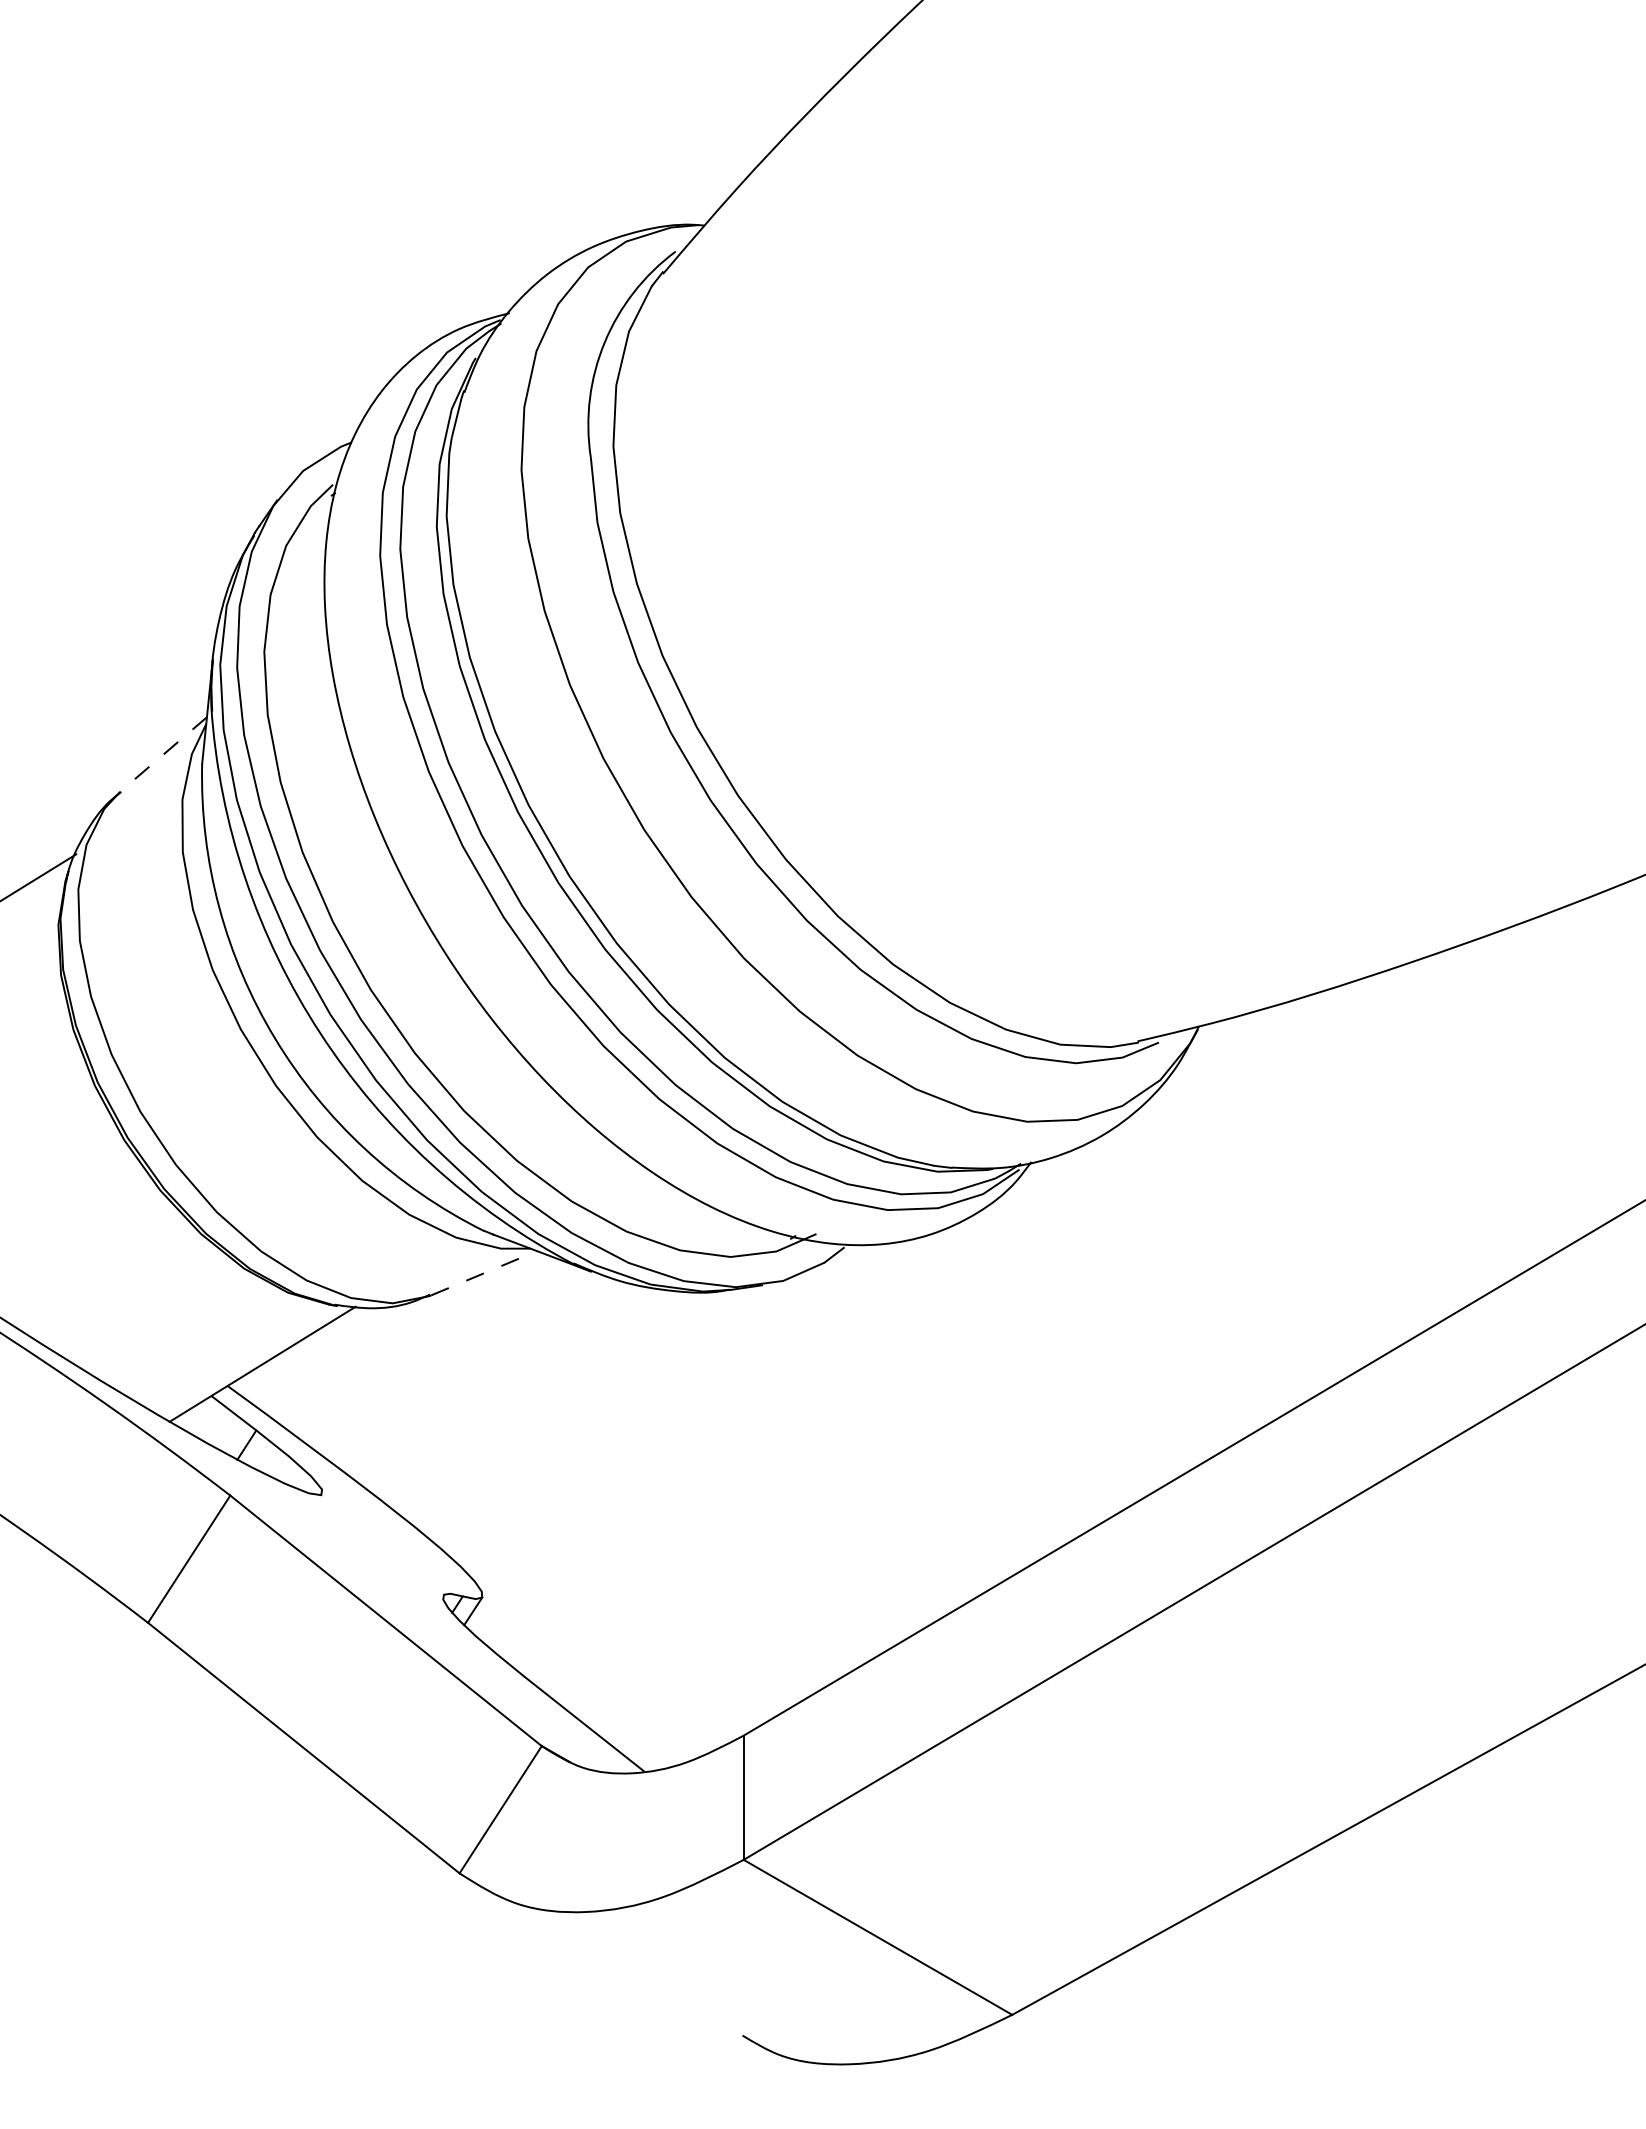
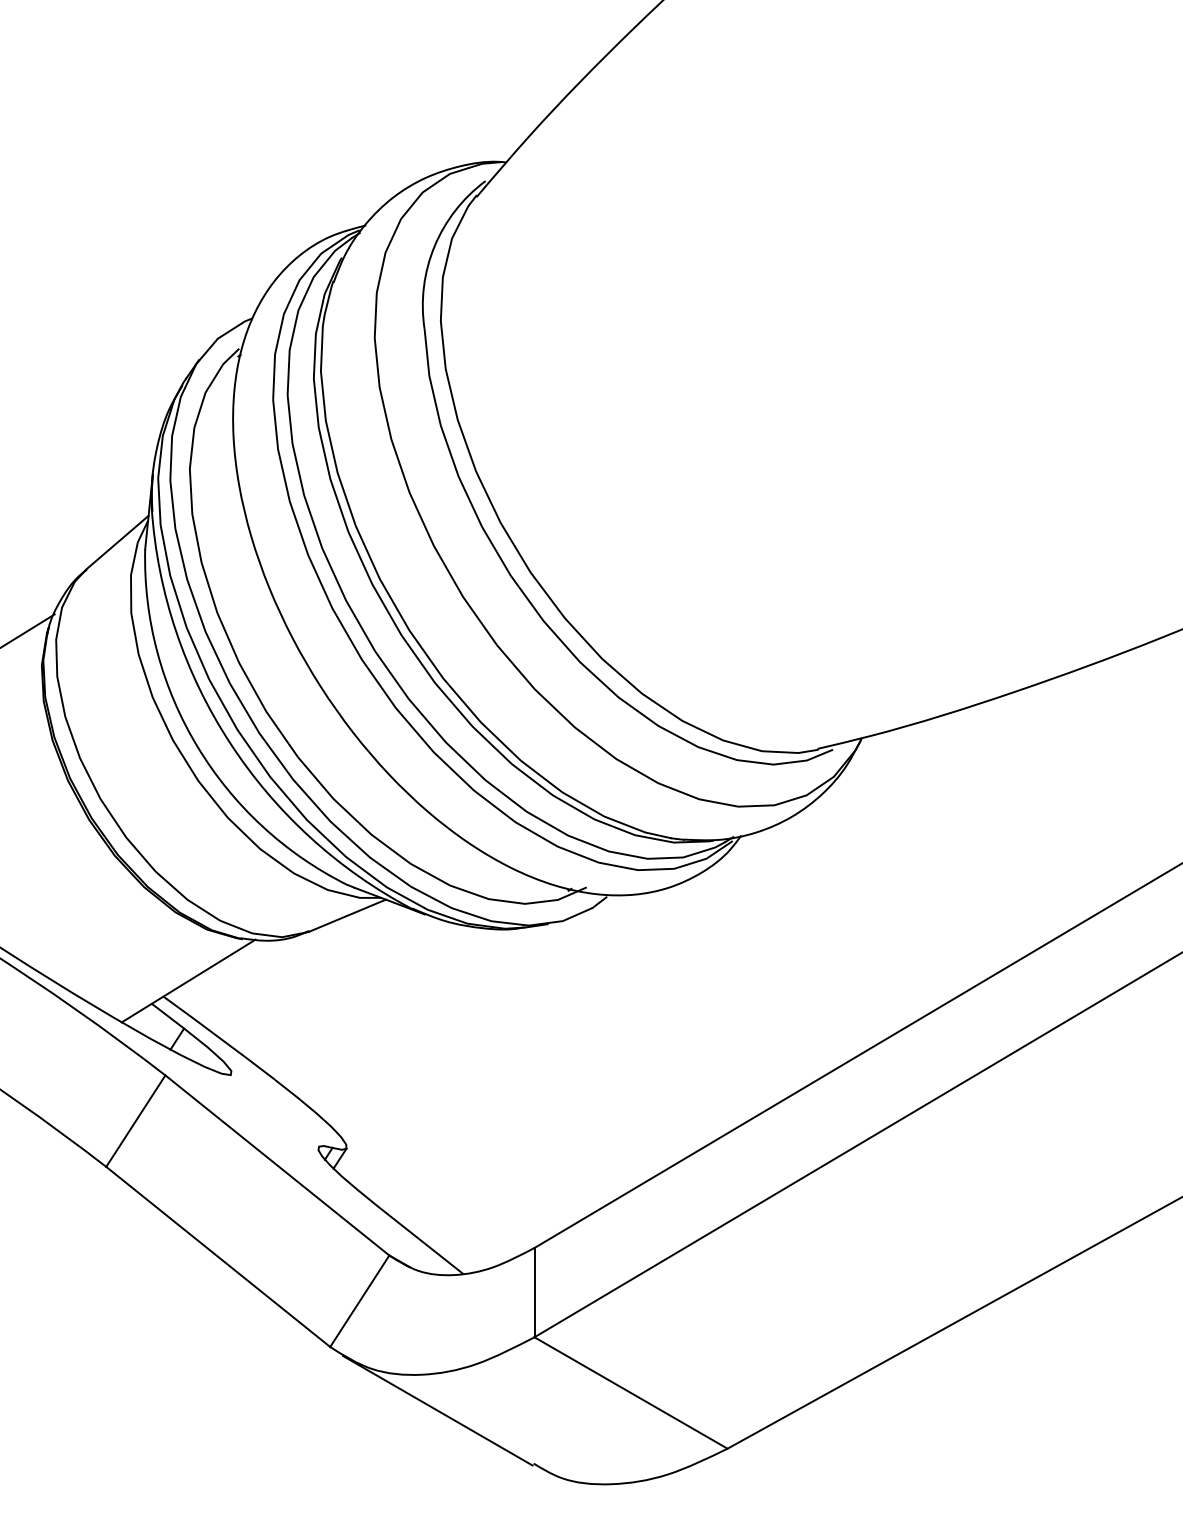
line: (163, 754) -> (117, 542), dashed -> solid
line: (484, 1273) -> (348, 915), dashed -> solid
line: (609, 1961) -> (438, 1410), added

